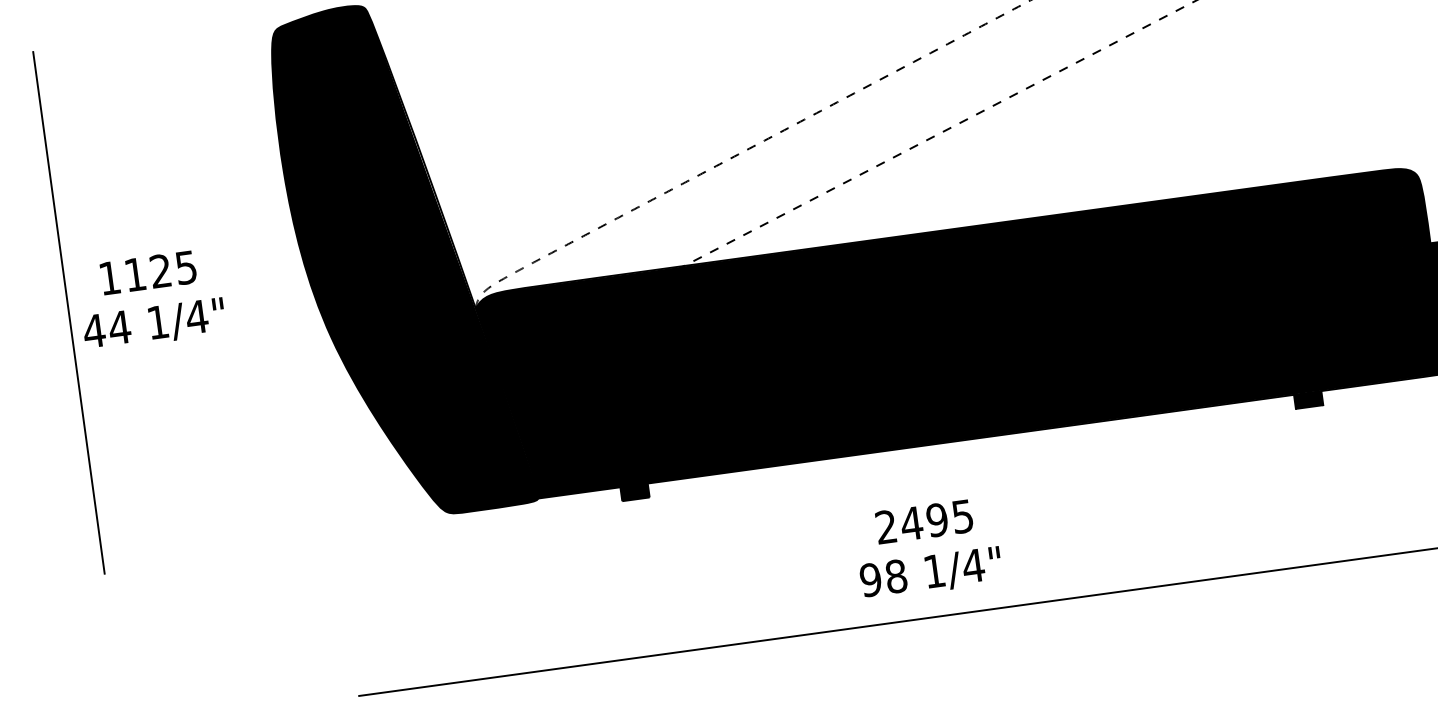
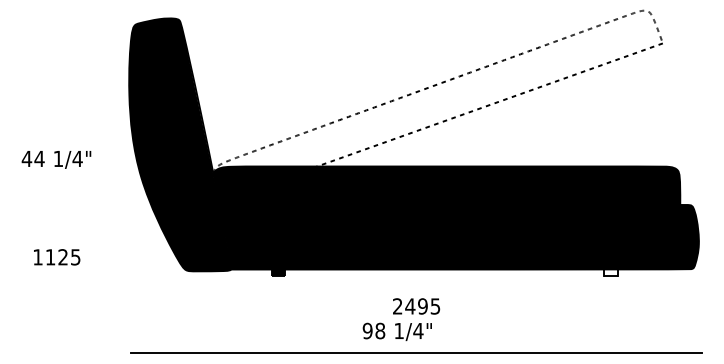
text: (149, 273) -> (57, 257), moved
line: (68, 313) -> (15, 148), removed
fill: (1307, 399) -> (610, 272), removed
text: (929, 572) -> (396, 331), moved

